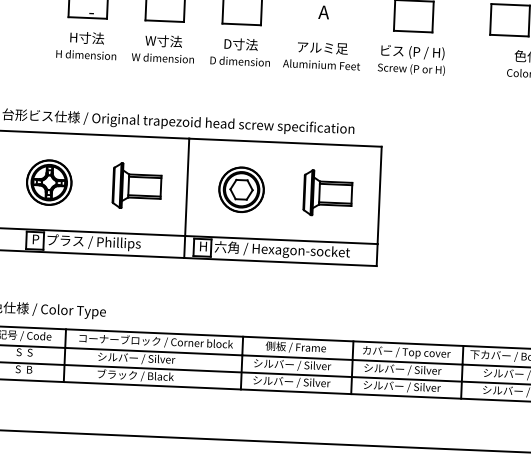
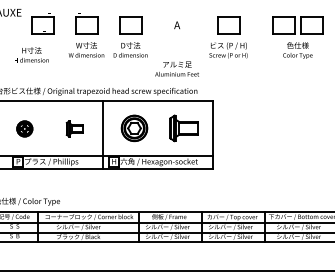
text: (86, 44) -> (31, 54), moved
text: (320, 54) -> (176, 68), moved
part: (48, 181) -> (24, 128), size x0.6
part: (136, 185) -> (74, 128), size x0.6

